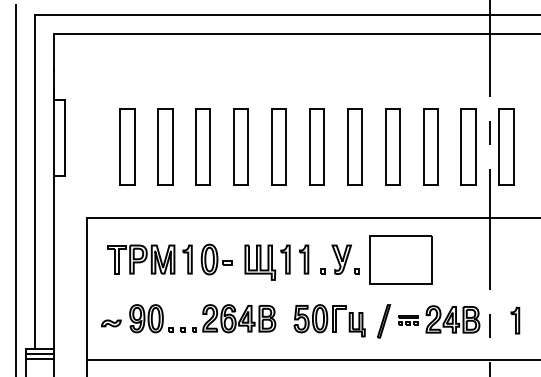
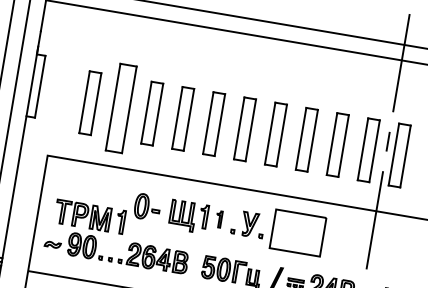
part: (165, 146) -> (121, 107), size x1.4
part: (149, 259) -> (89, 216), moved
part: (304, 259) -> (219, 219), size x0.7

